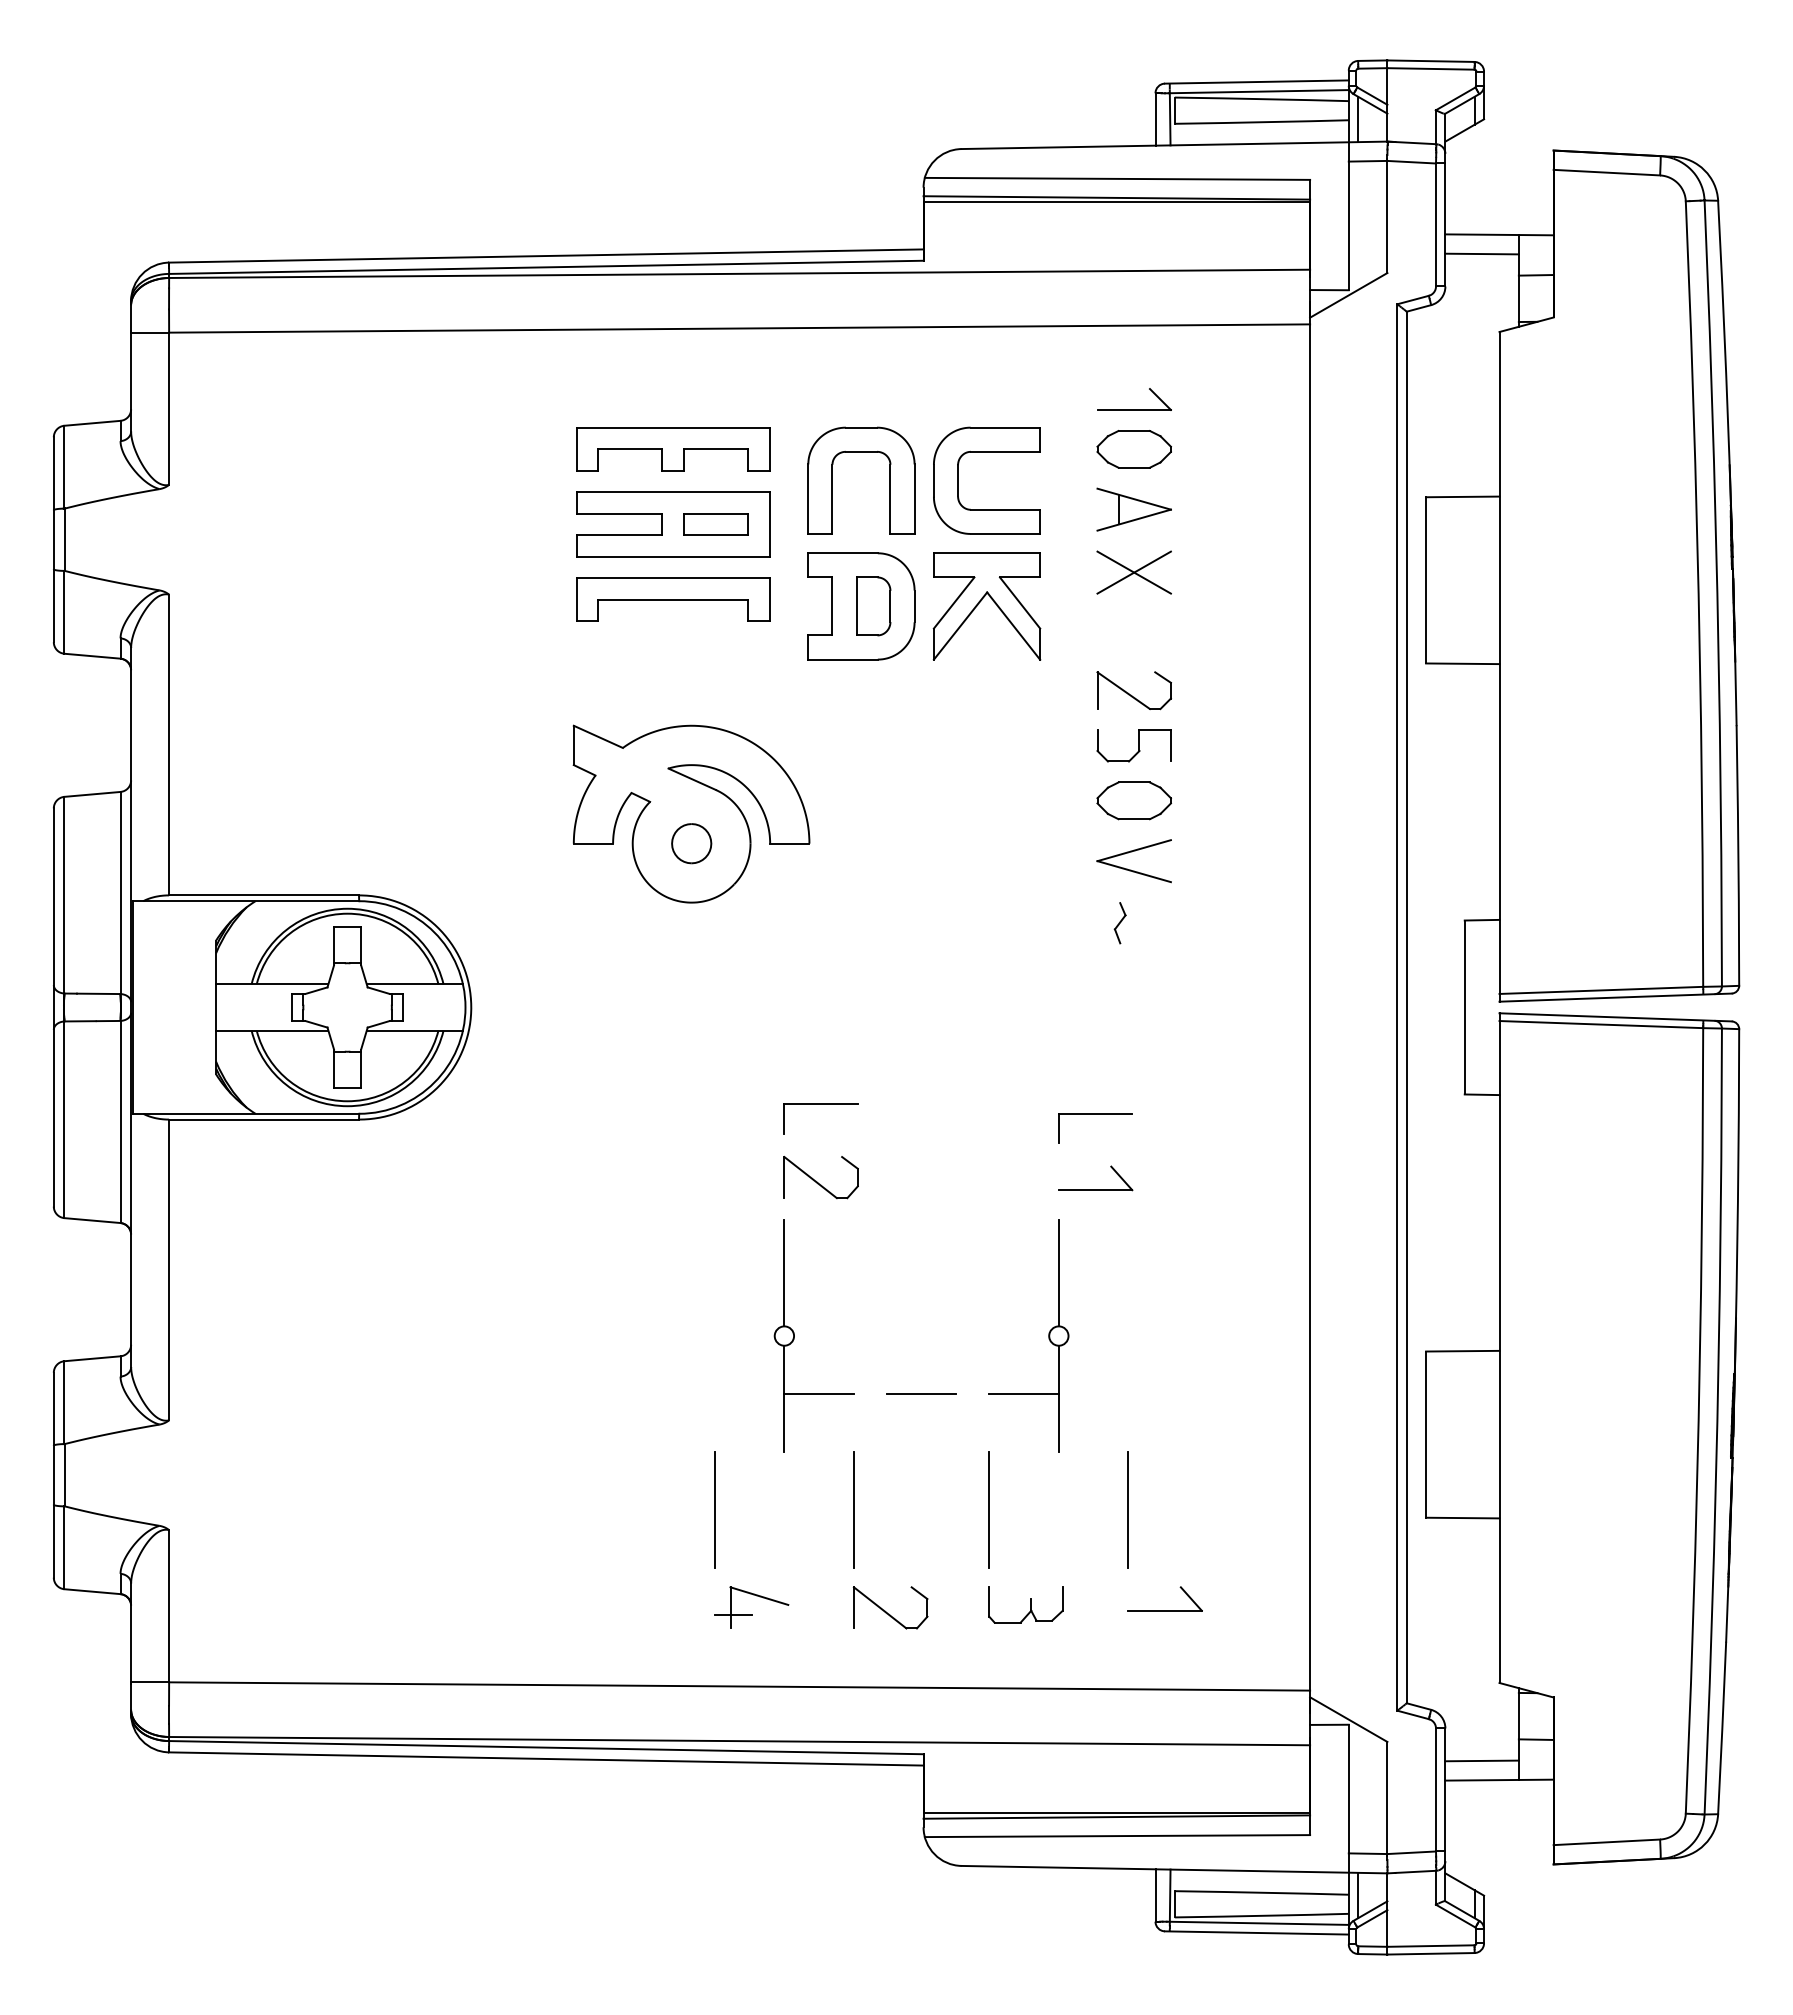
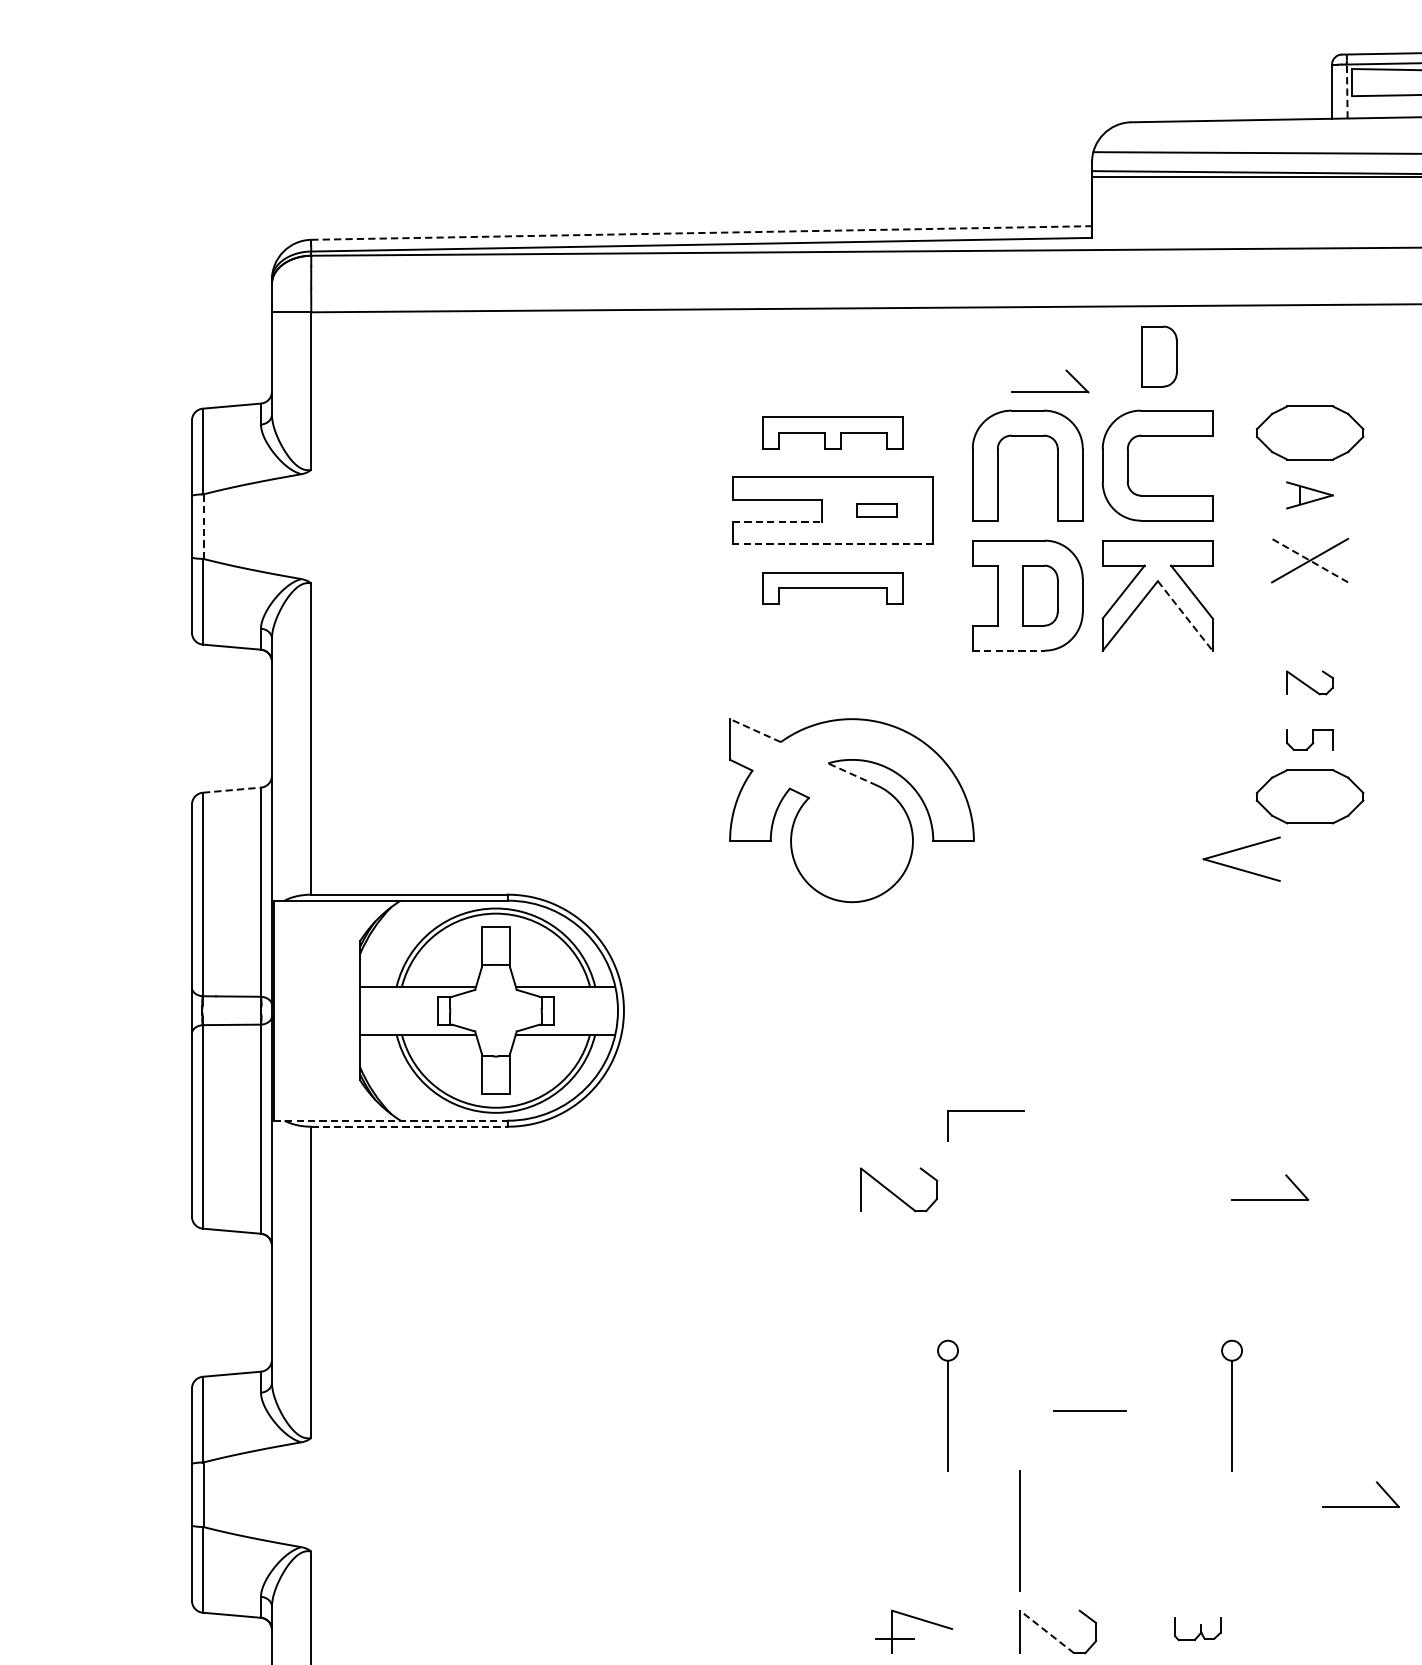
line: (1170, 118) -> (1347, 90), solid -> dashed
line: (546, 256) -> (701, 233), solid -> dashed
part: (988, 375) -> (1159, 356), added
part: (1134, 409) -> (1050, 391), moved
part: (673, 449) -> (833, 433), size x0.7
part: (1133, 449) -> (1309, 433), size x1.4
part: (1133, 509) -> (1309, 495), size x0.6
part: (715, 524) -> (876, 510), size x0.6
line: (619, 535) -> (777, 522), solid -> dashed
line: (65, 539) -> (204, 526), solid -> dashed
line: (673, 556) -> (833, 543), solid -> dashed
line: (1133, 572) -> (1309, 560), solid -> dashed
part: (673, 599) -> (833, 588), size x0.7
line: (1013, 626) -> (1185, 616), solid -> dashed
line: (843, 659) -> (1009, 650), solid -> dashed
part: (1133, 690) -> (1309, 682), size x0.6
line: (598, 736) -> (755, 730), solid -> dashed
part: (1133, 745) -> (1309, 739), size x0.6
line: (692, 779) -> (852, 774), solid -> dashed
line: (92, 794) -> (231, 790), solid -> dashed
part: (1133, 800) -> (1309, 796), size x1.4
part: (691, 843) -> (851, 840), removed
part: (1131, 869) -> (1238, 867), moved
part: (1119, 923) -> (1294, 923), removed
line: (246, 1113) -> (391, 1120), solid -> dashed
part: (1095, 1114) -> (1269, 1121), removed
line: (264, 1119) -> (409, 1126), solid -> dashed
part: (820, 1177) -> (898, 1189), moved
line: (784, 1273) -> (948, 1285), removed
line: (1058, 1273) -> (1231, 1285), removed
line: (818, 1394) -> (983, 1411), removed
line: (1023, 1394) -> (1195, 1411), removed
line: (714, 1509) -> (875, 1530), removed
line: (989, 1509) -> (1160, 1530), removed
line: (1128, 1509) -> (1304, 1530), removed
part: (1025, 1604) -> (1197, 1628), size x0.6
line: (879, 1607) -> (1046, 1631), solid -> dashed
part: (1164, 1610) -> (1360, 1506), moved

